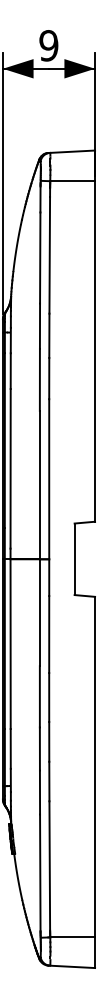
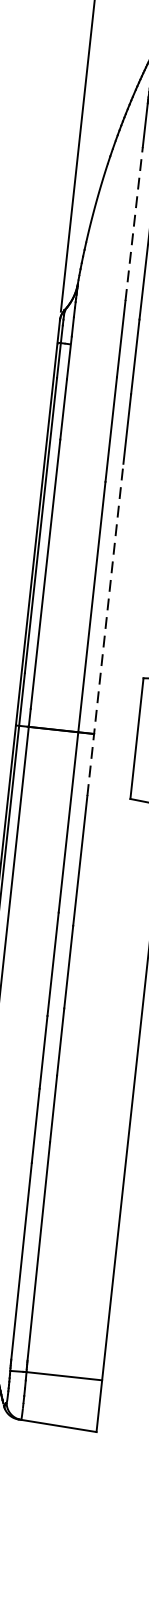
line: (40, 258) -> (134, 224), solid -> dashed
line: (49, 497) -> (105, 629), solid -> dashed

